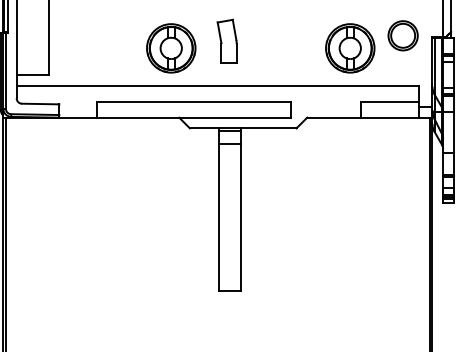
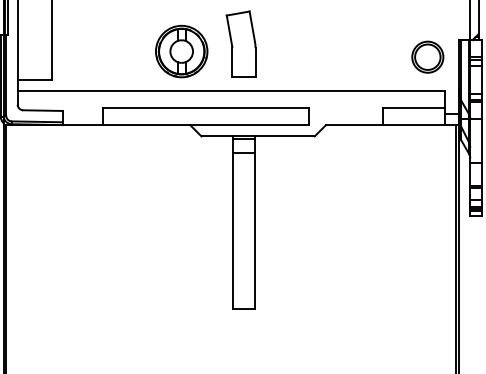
part: (402, 35) -> (427, 56), moved
part: (226, 40) -> (240, 43), size x1.43
part: (350, 48) -> (371, 51), removed

